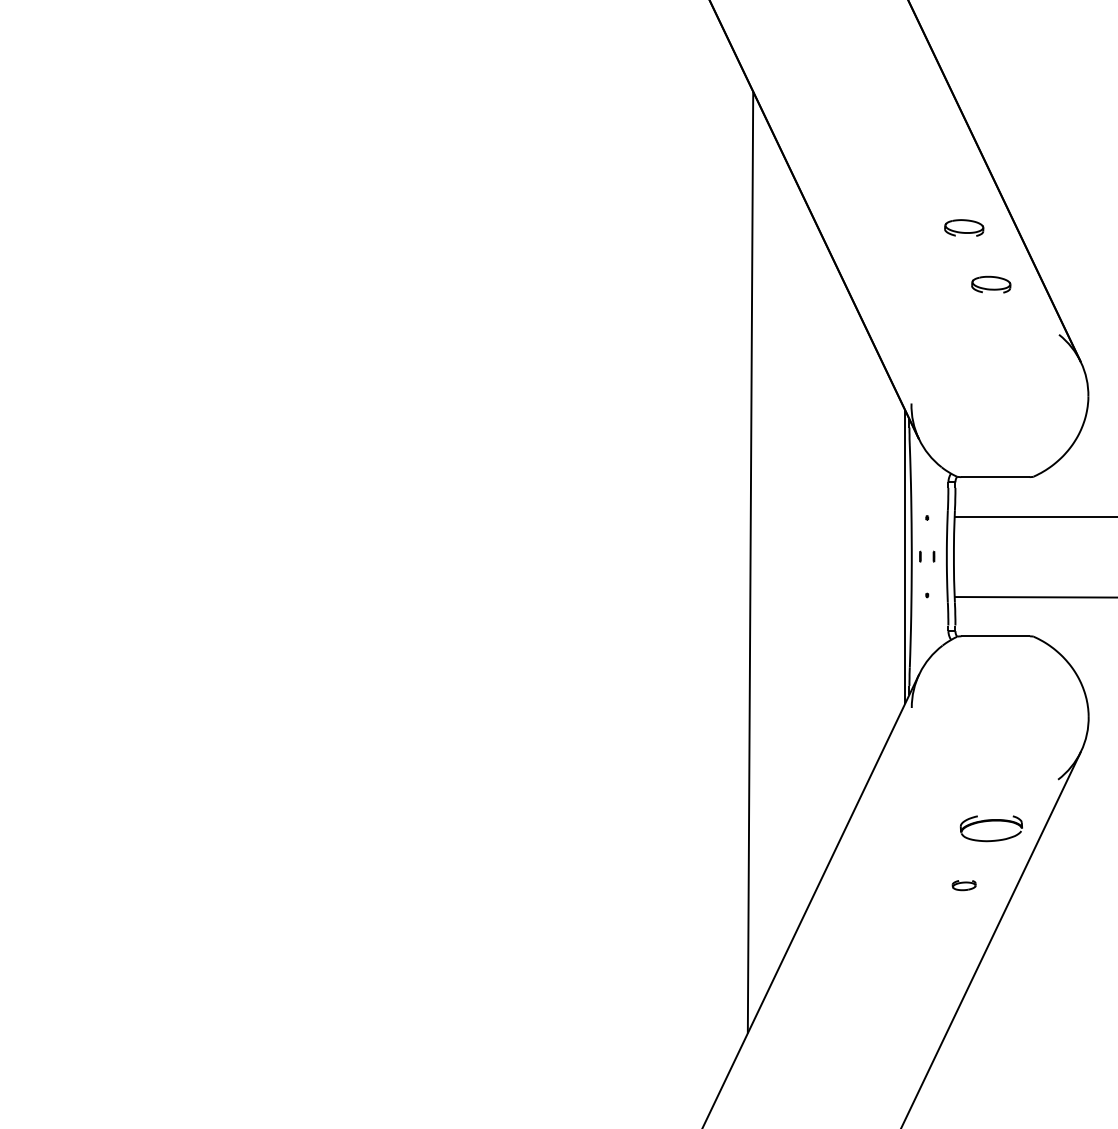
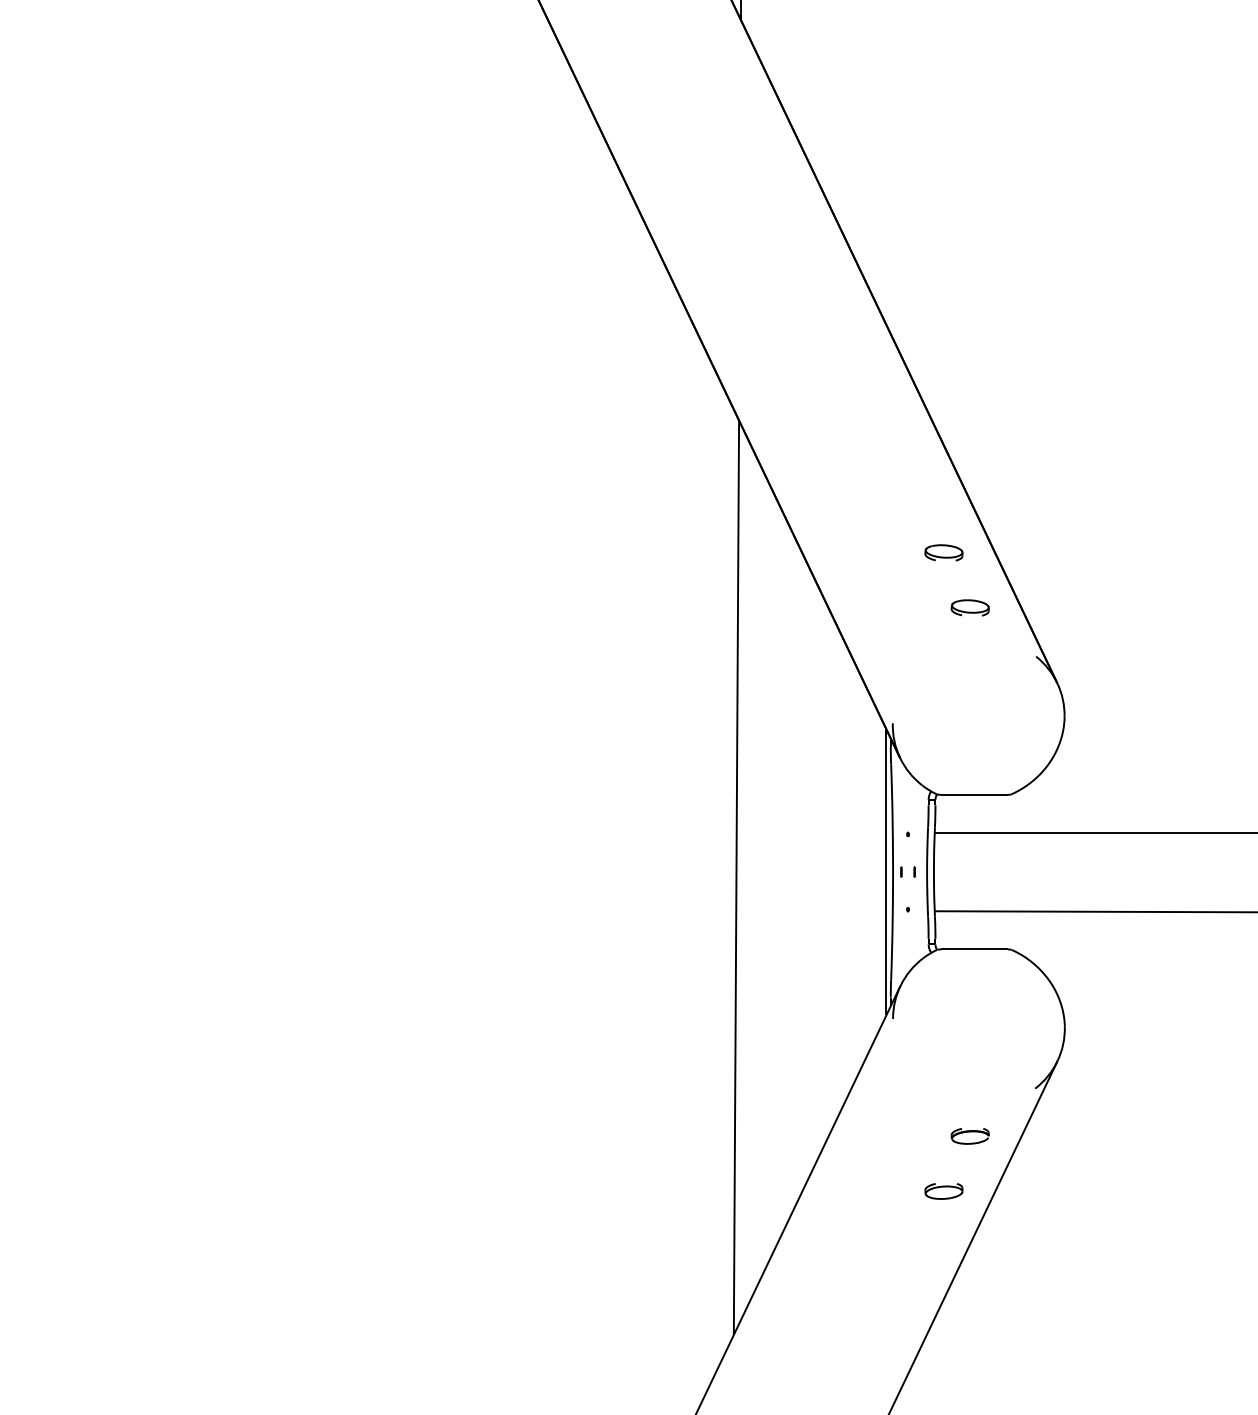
part: (990, 828) -> (969, 1136), size x0.62
part: (963, 885) -> (943, 1191), size x1.67

